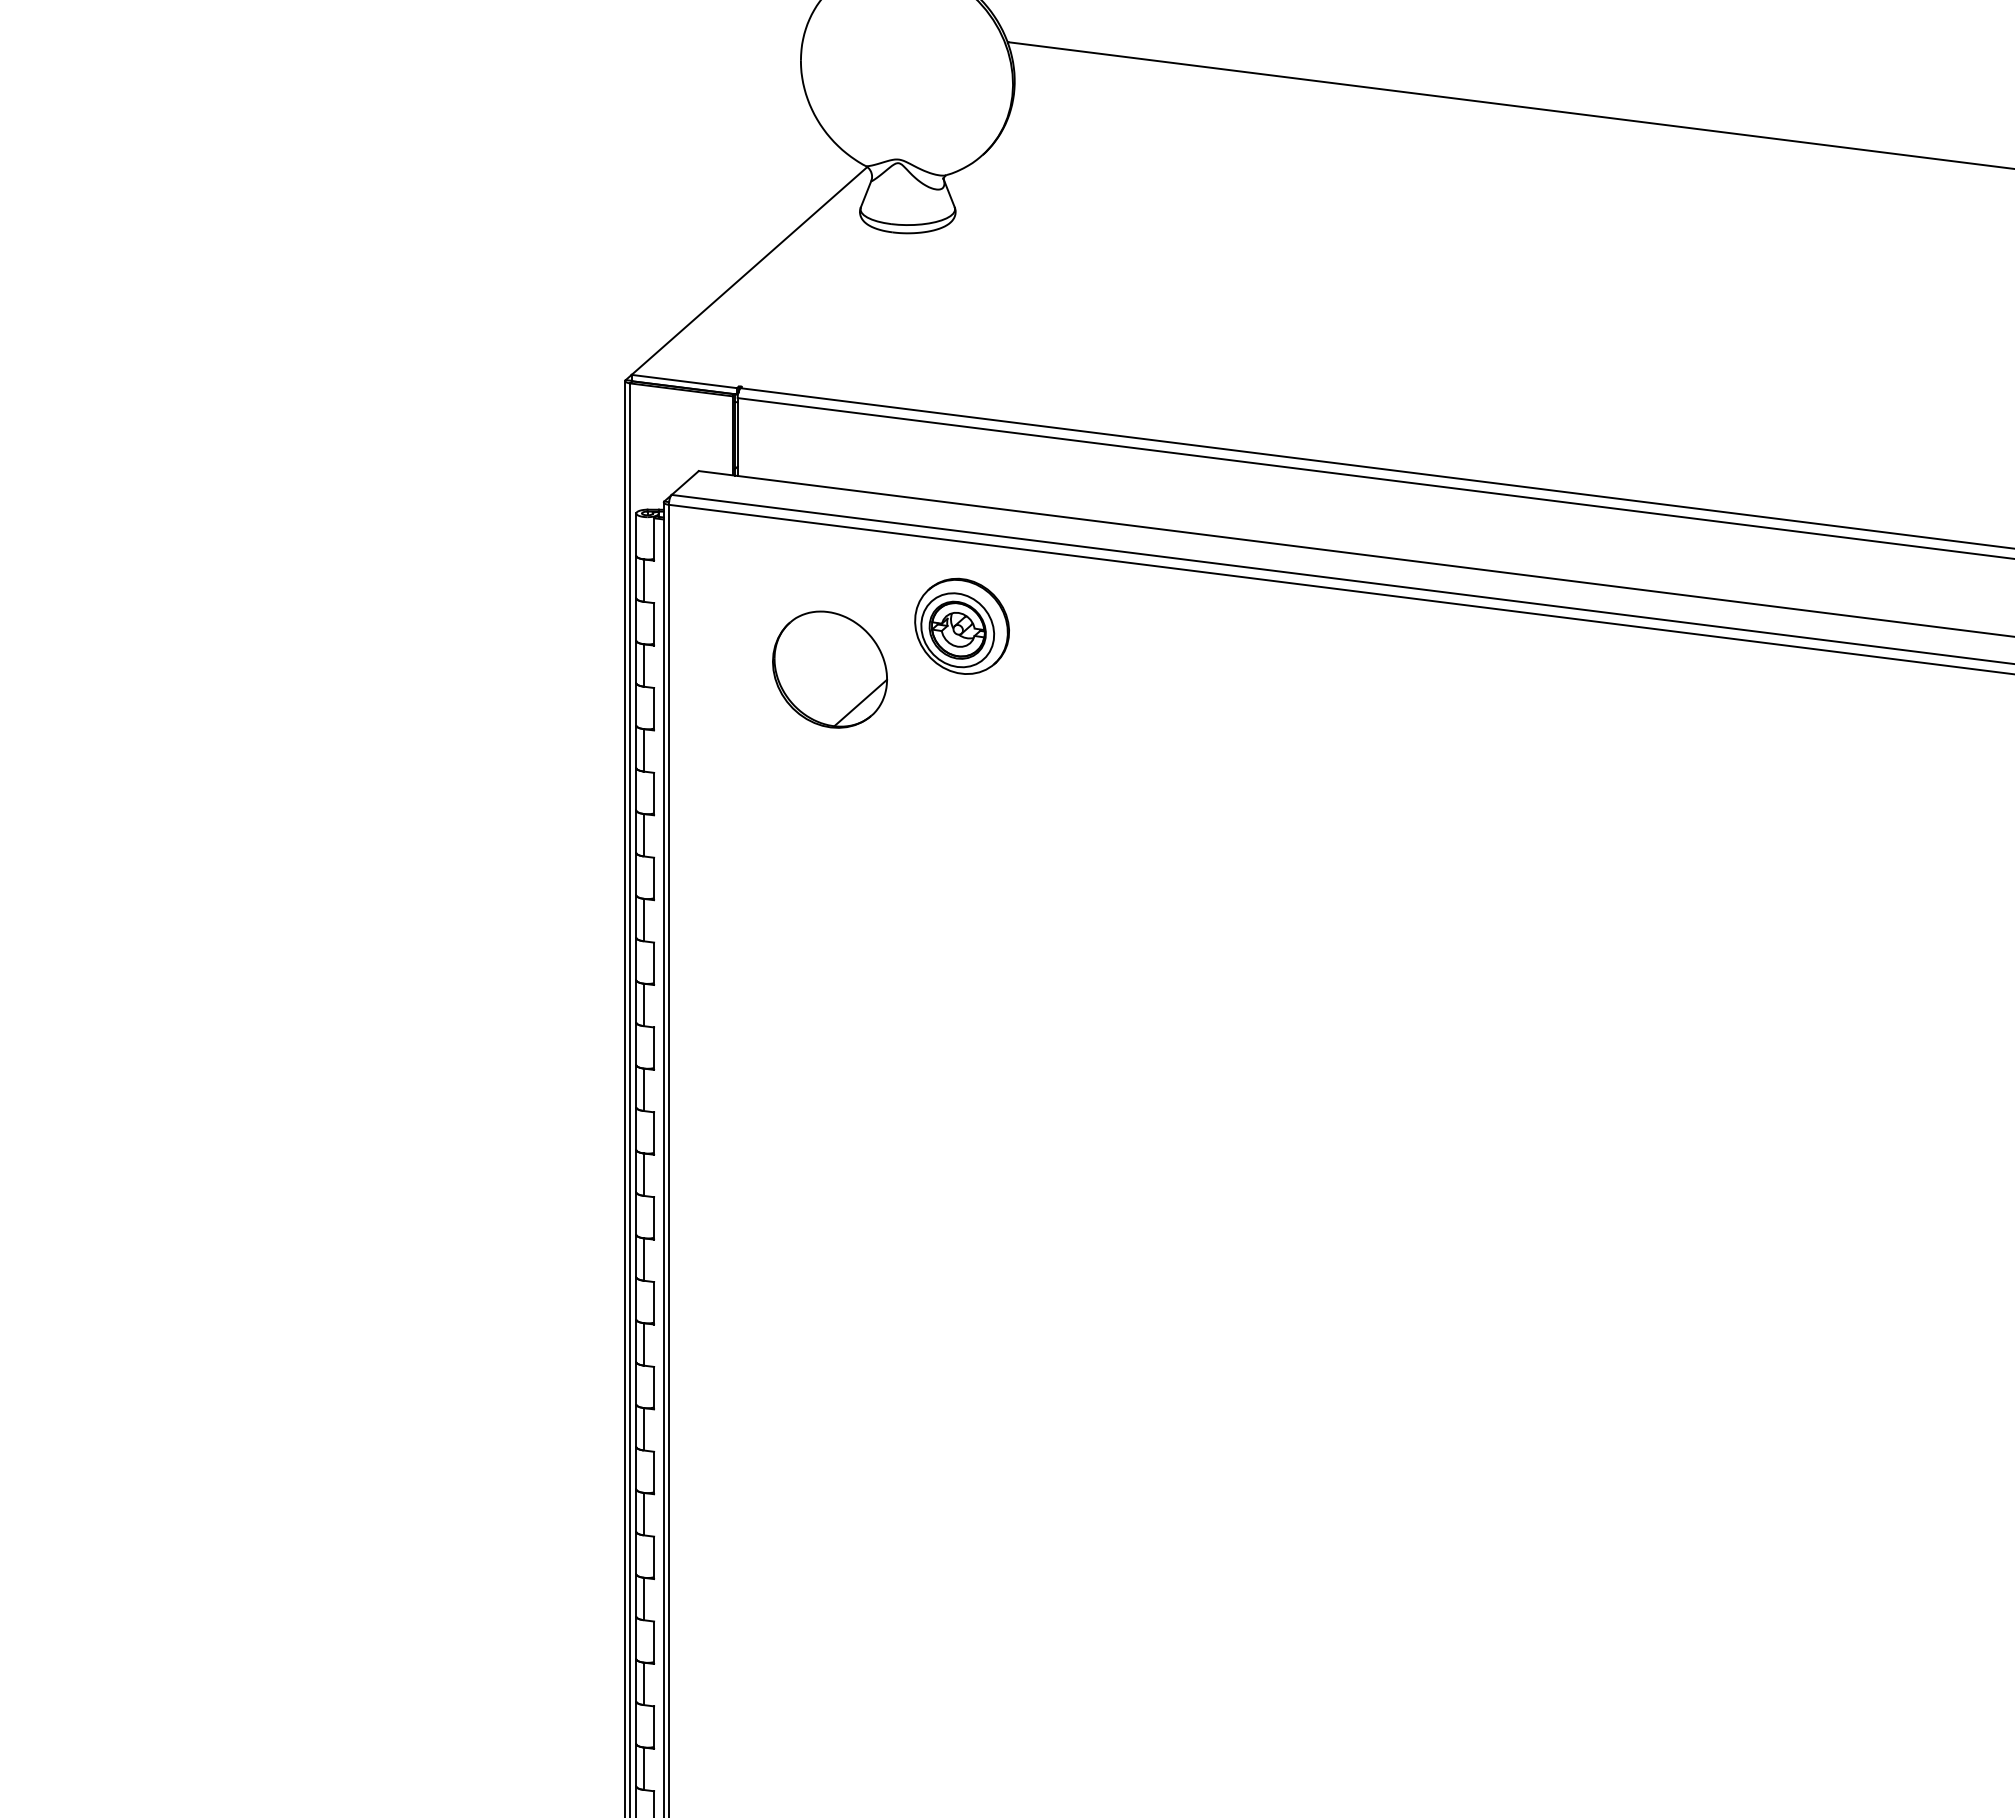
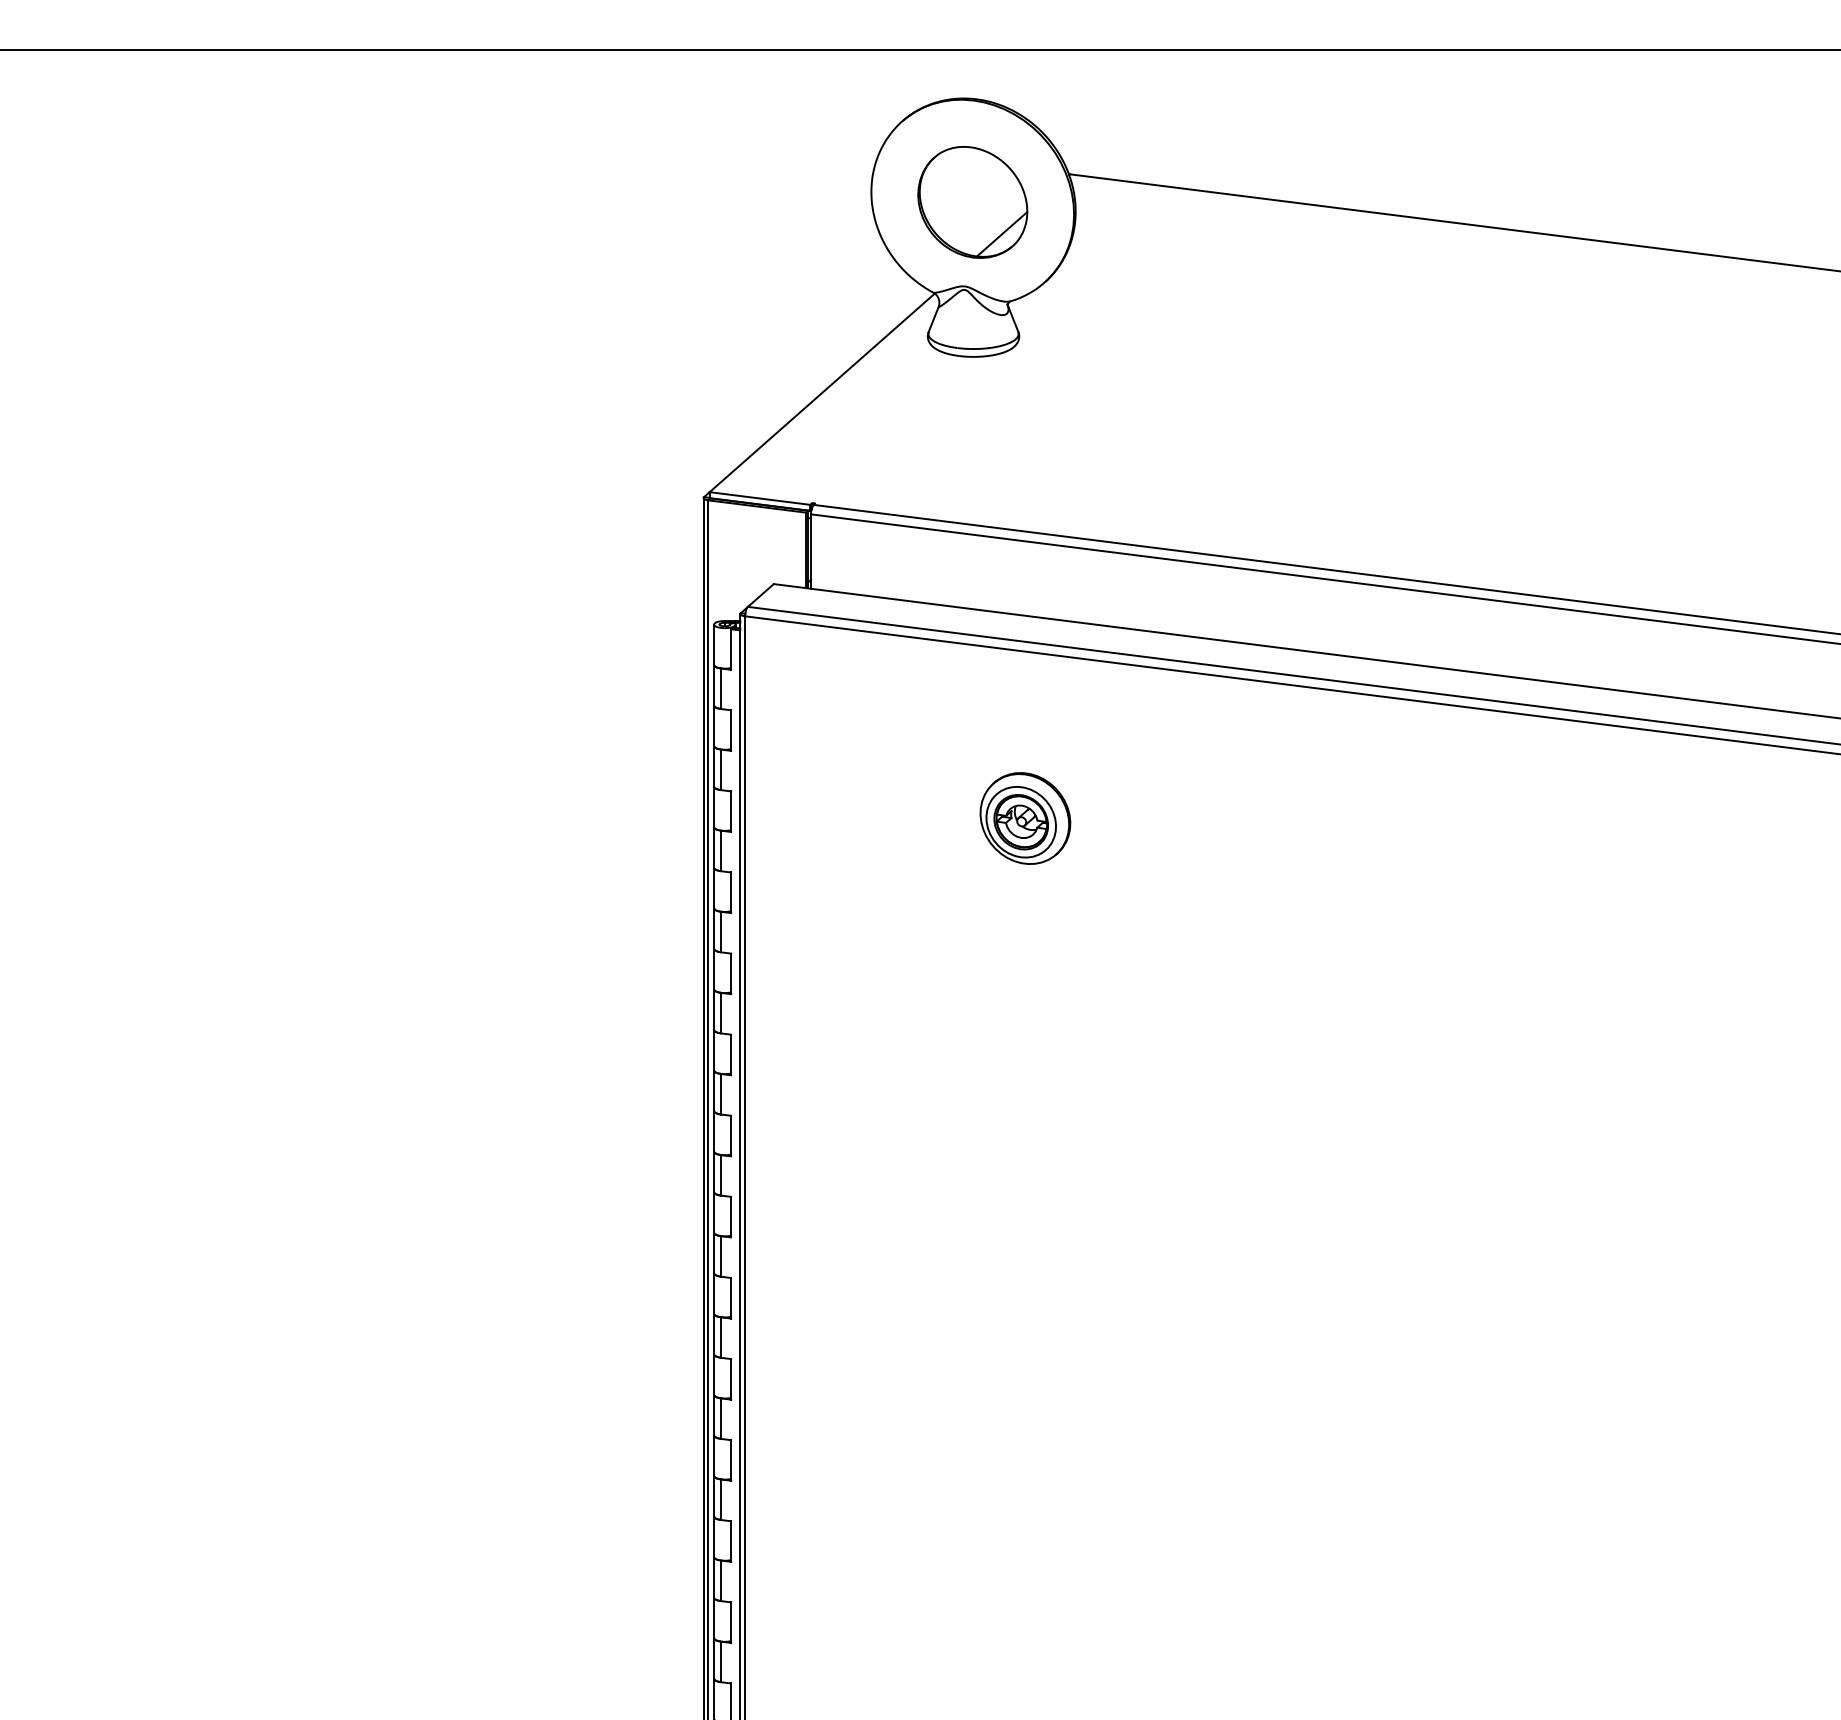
part: (961, 625) -> (1024, 817), moved
part: (829, 669) -> (972, 202), moved

